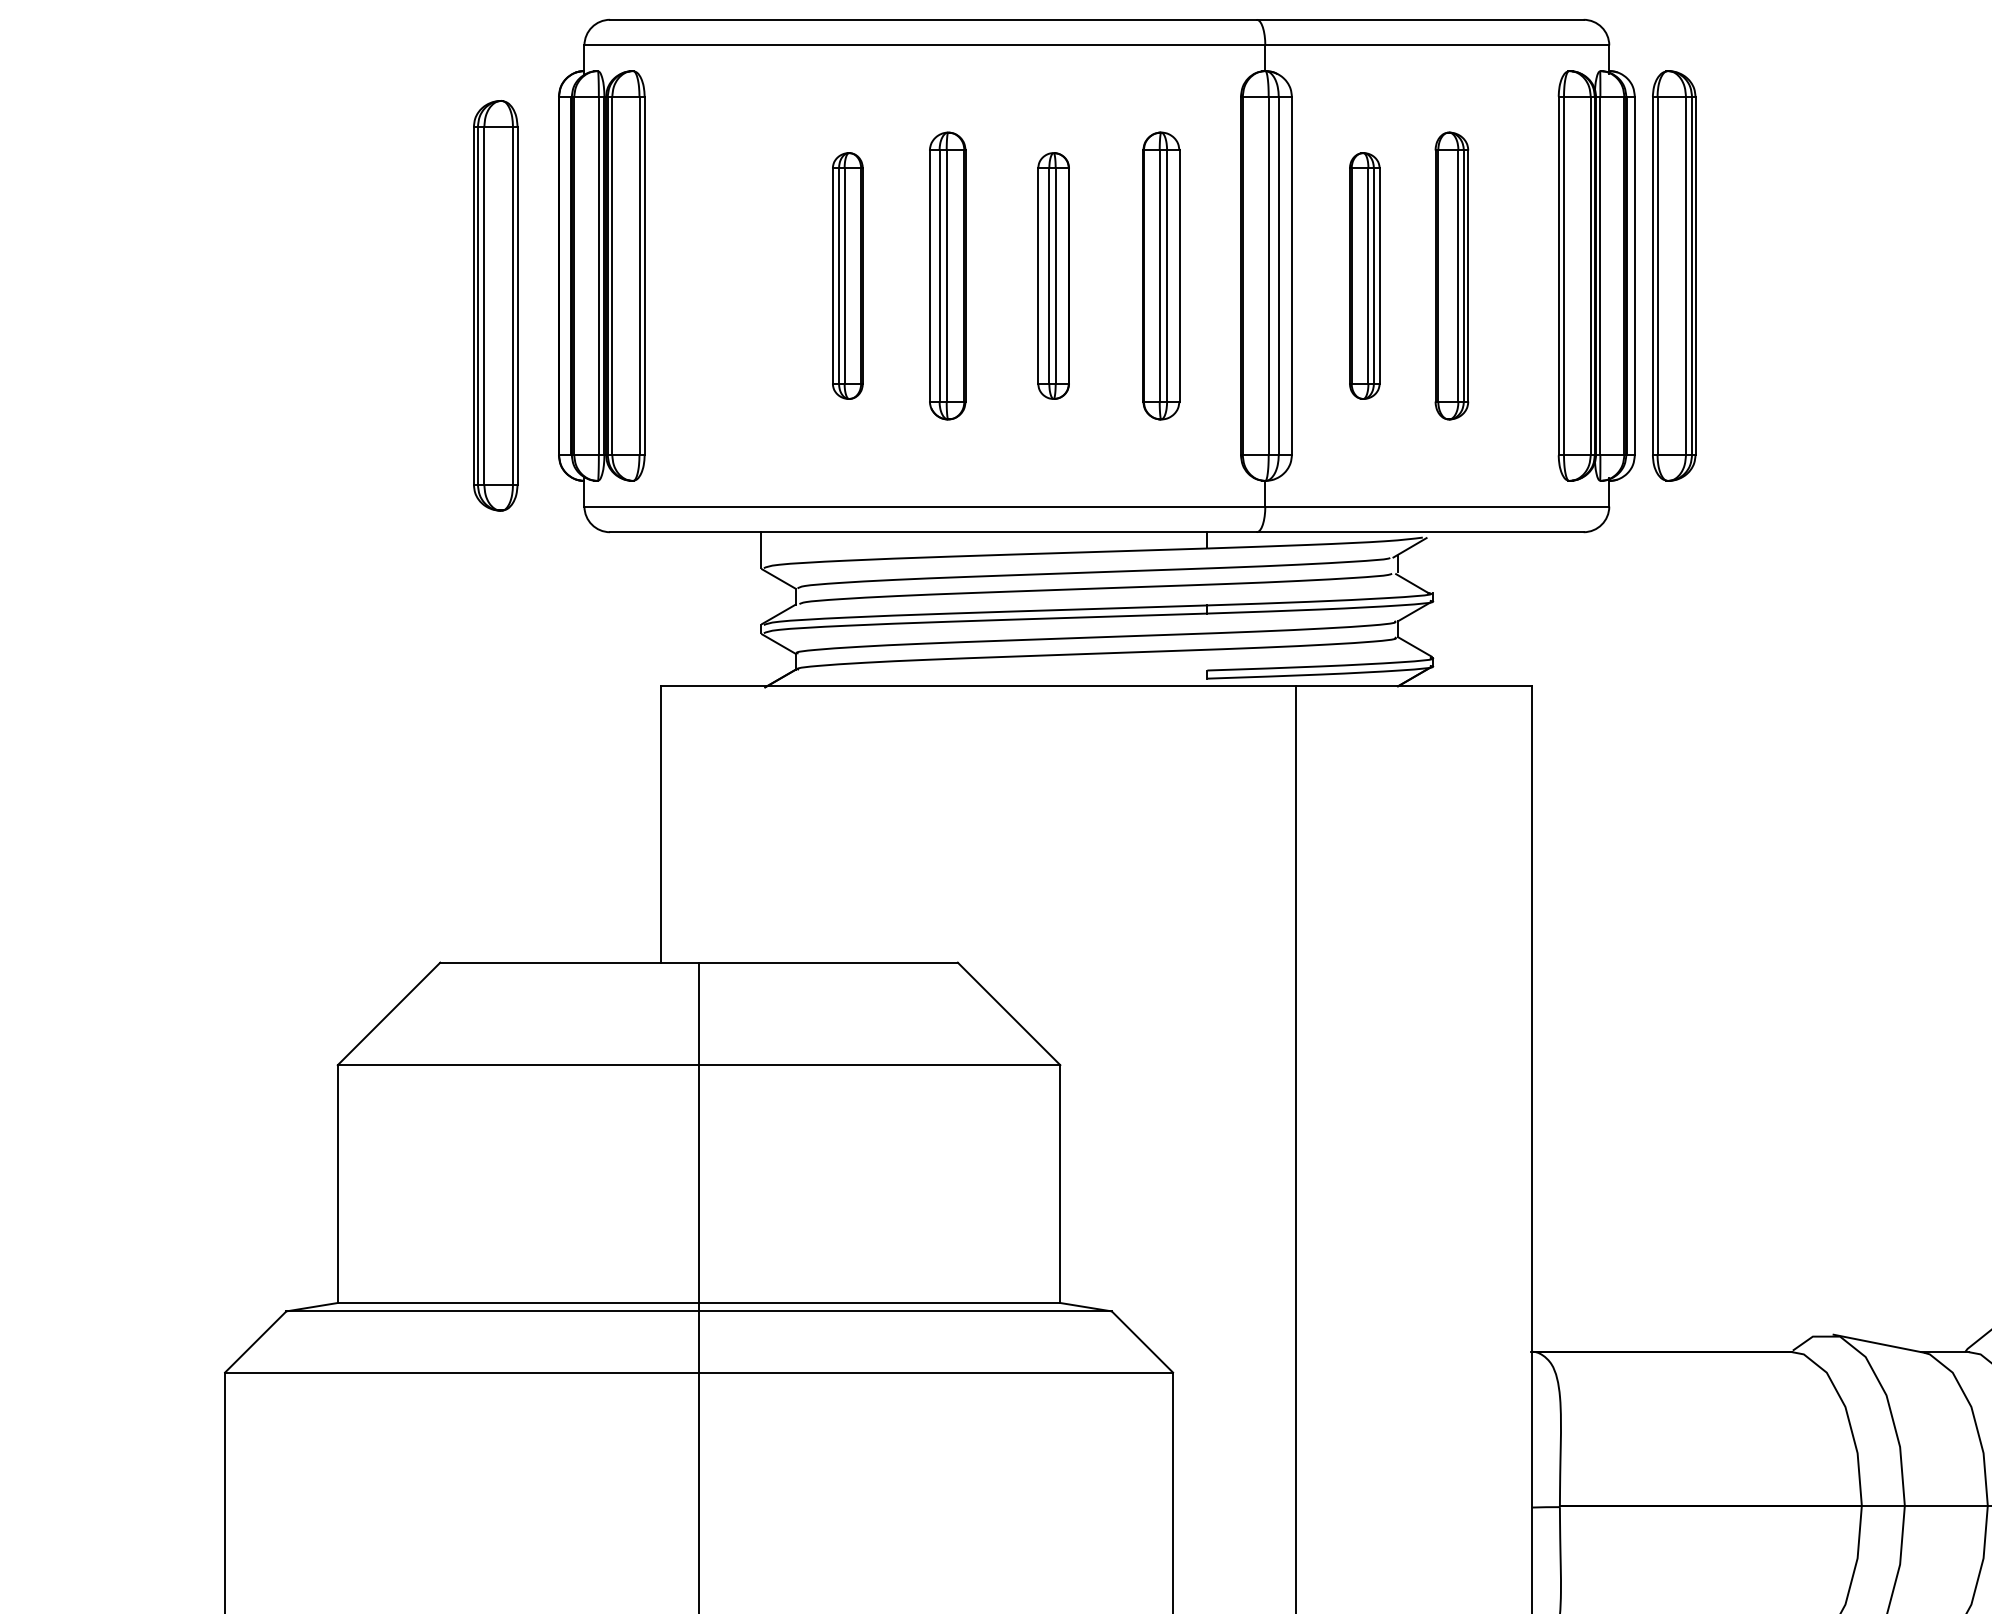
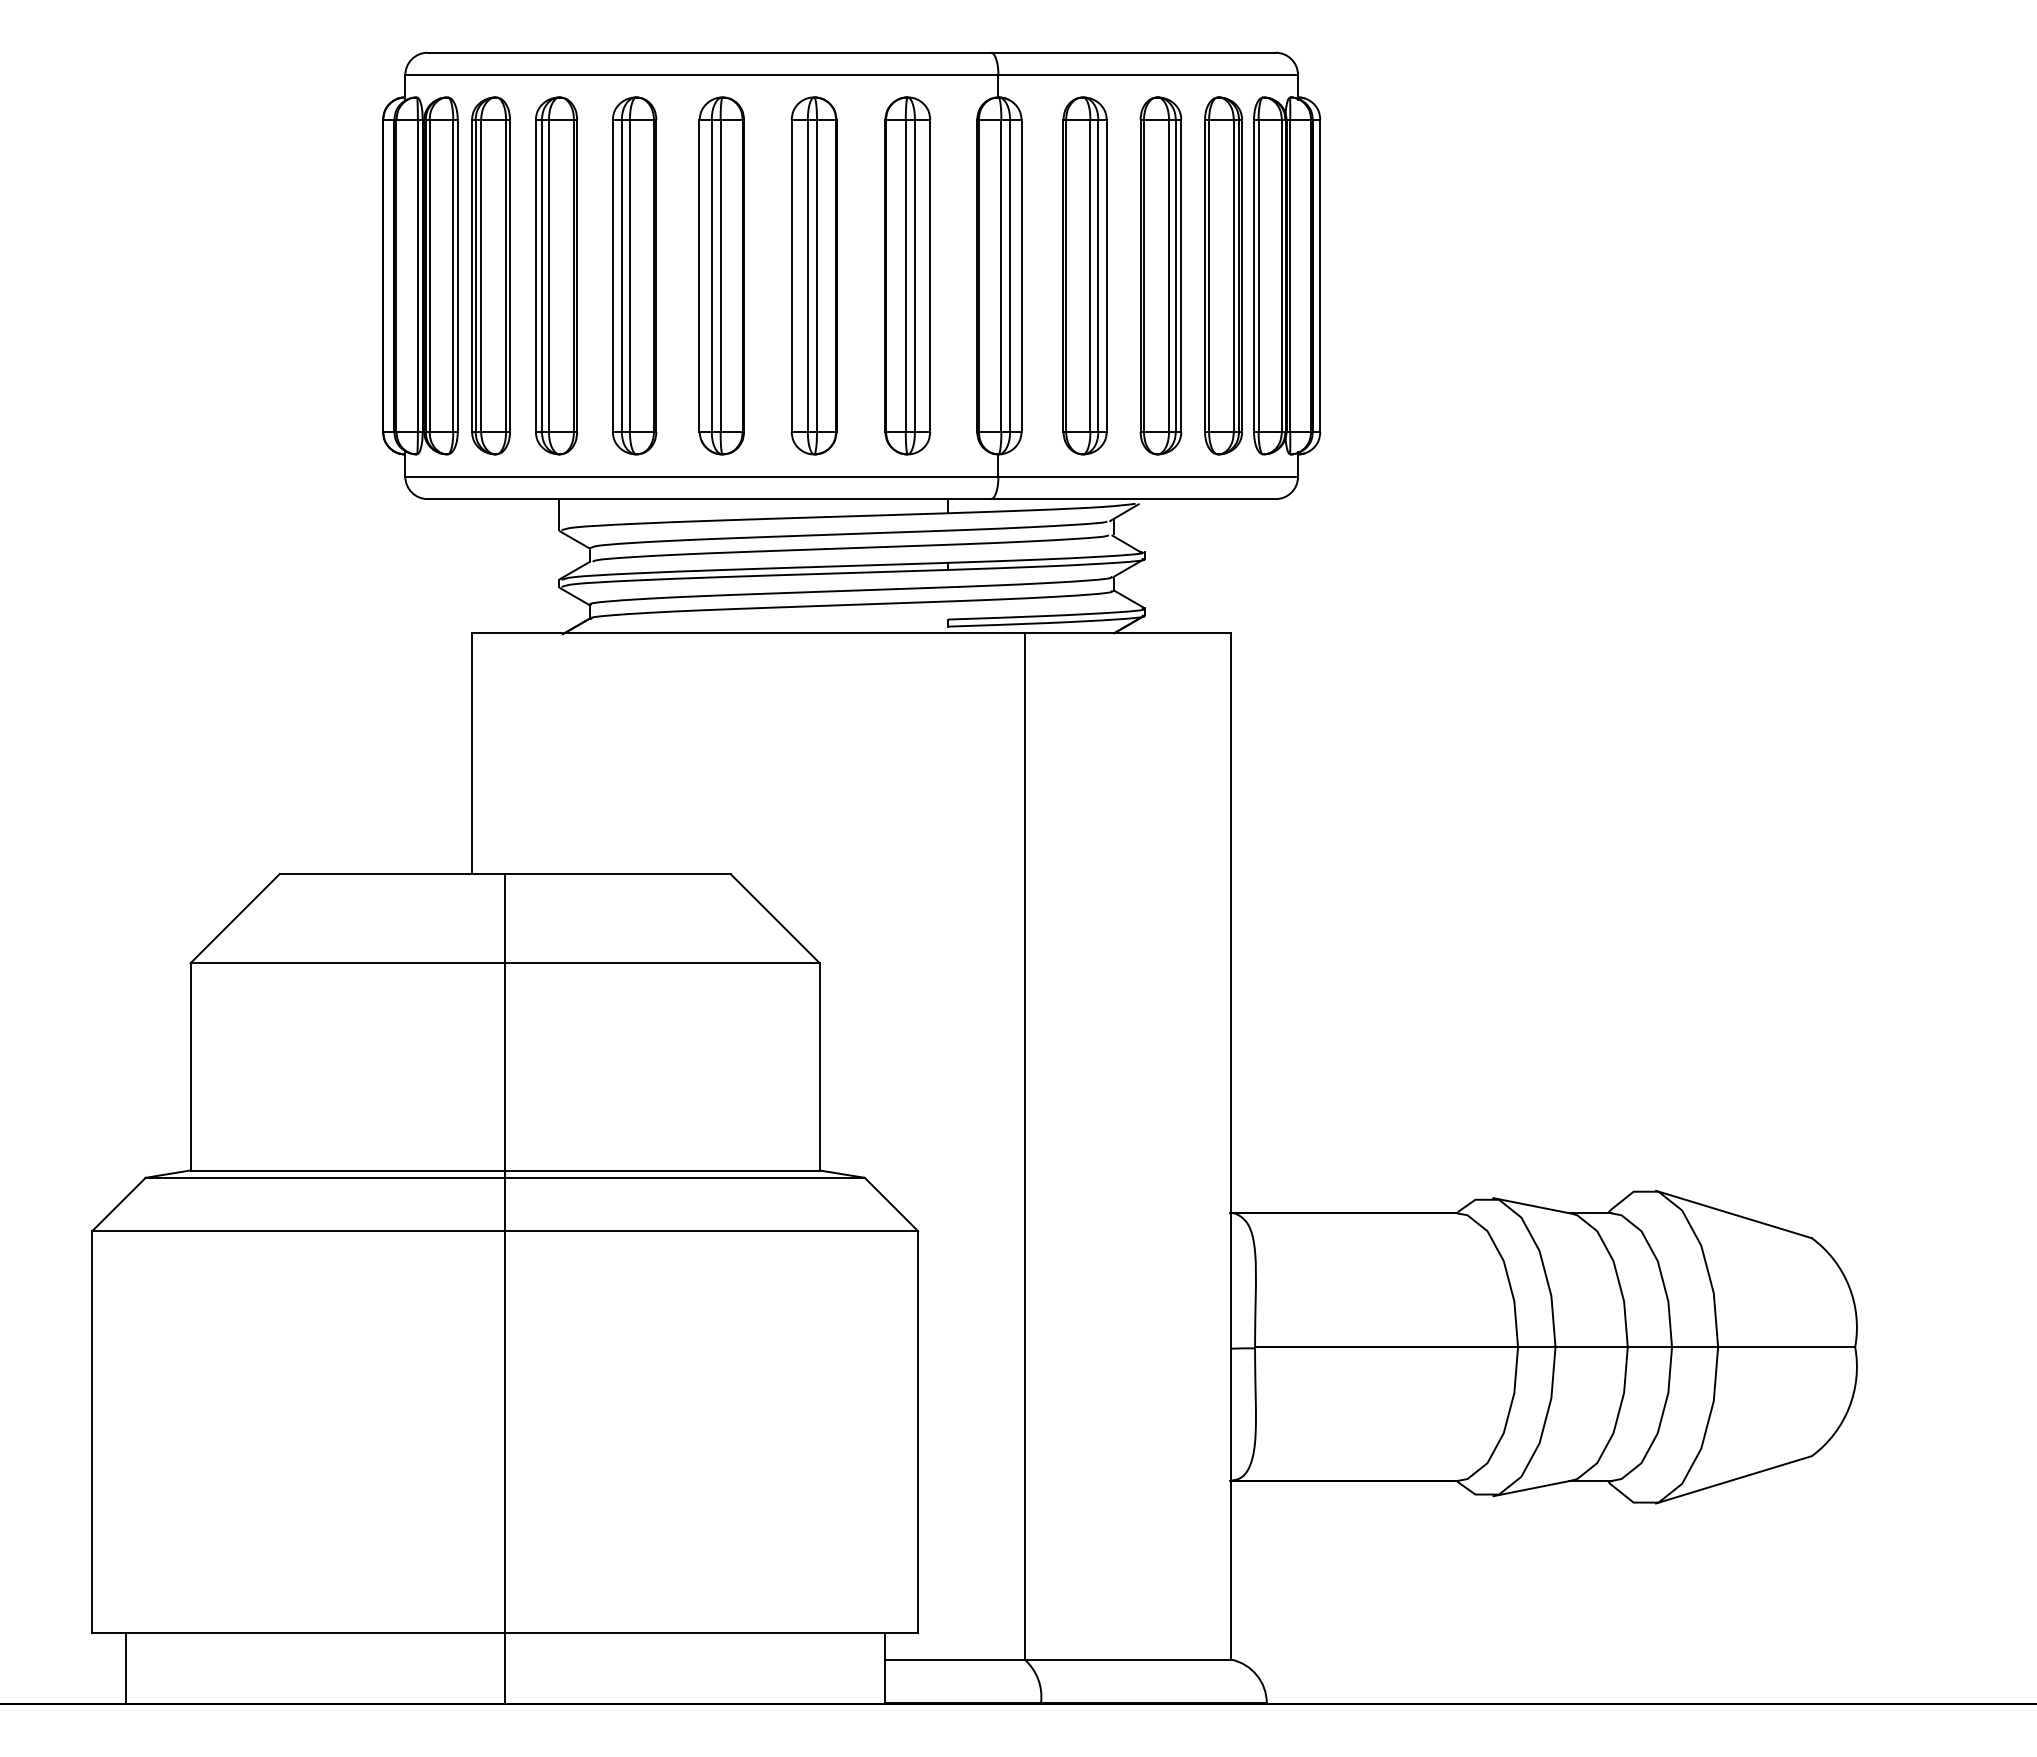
part: (757, 275) -> (556, 275), added
part: (847, 275) -> (634, 275), size x1.67
part: (947, 275) -> (721, 275), size x1.43
part: (1053, 275) -> (813, 275), size x1.67
part: (1160, 275) -> (907, 275), size x1.43
part: (1364, 275) -> (1084, 275), size x1.67
part: (1451, 275) -> (1160, 275), size x1.43
part: (1674, 275) -> (1223, 275), moved
part: (495, 305) -> (490, 275), moved

